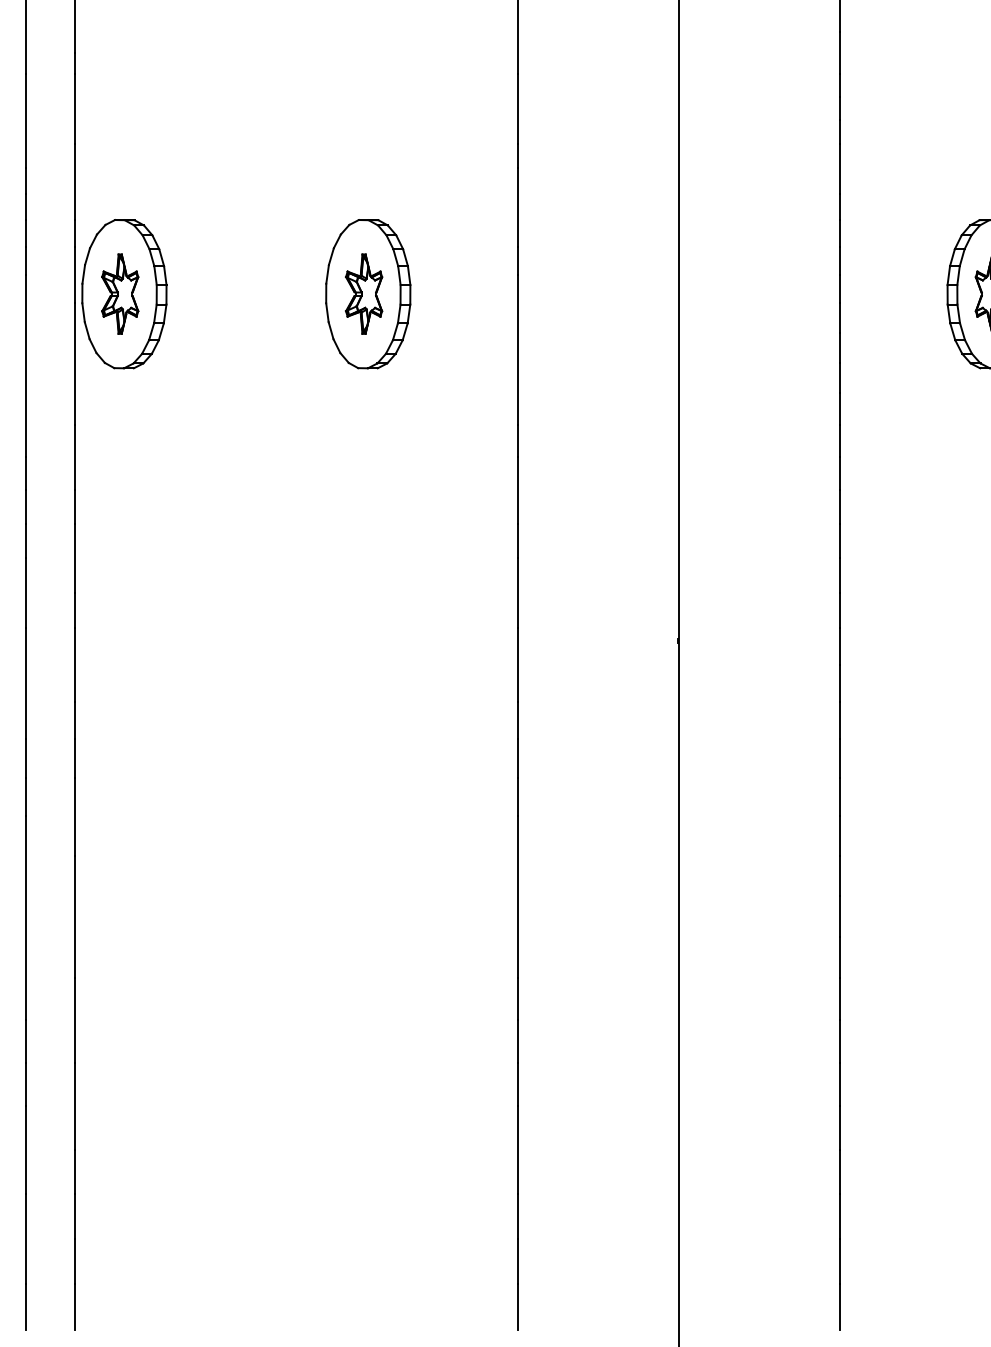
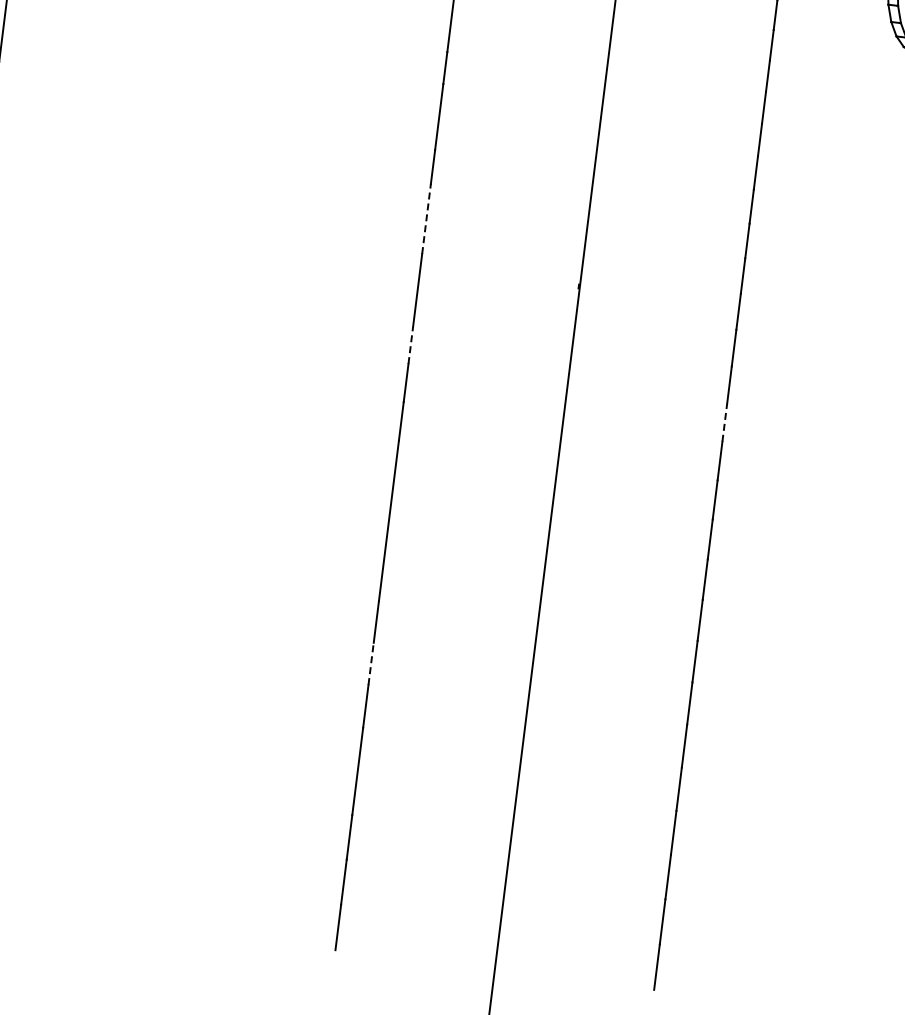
line: (518, 592) -> (426, 218), solid -> dashed
line: (518, 720) -> (410, 345), solid -> dashed
line: (839, 757) -> (724, 421), solid -> dashed
line: (518, 1040) -> (371, 662), solid -> dashed

